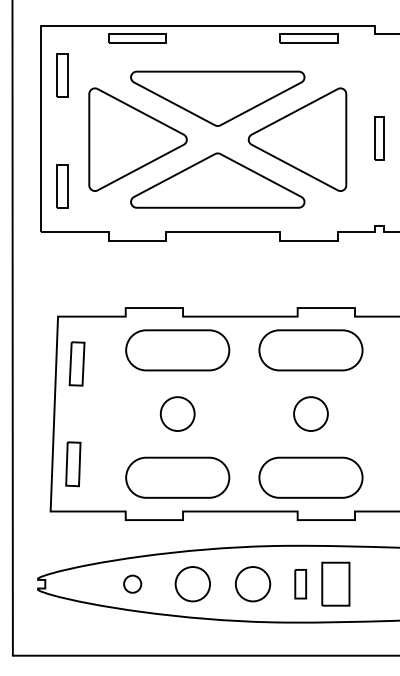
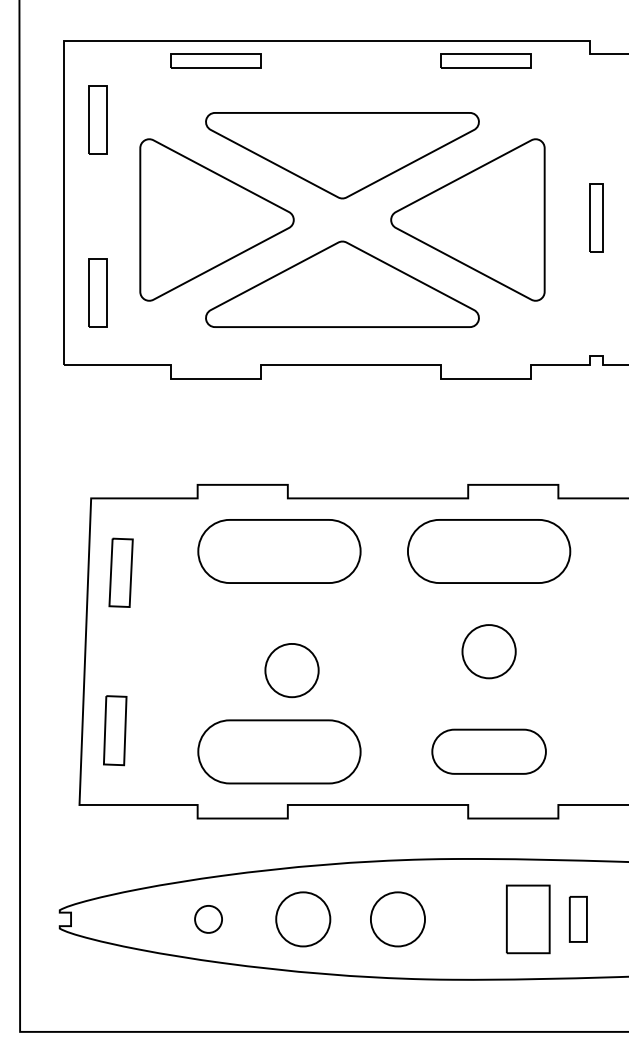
part: (177, 413) -> (291, 669), moved
part: (310, 477) -> (488, 751), size x0.7
part: (300, 584) -> (578, 919), moved

